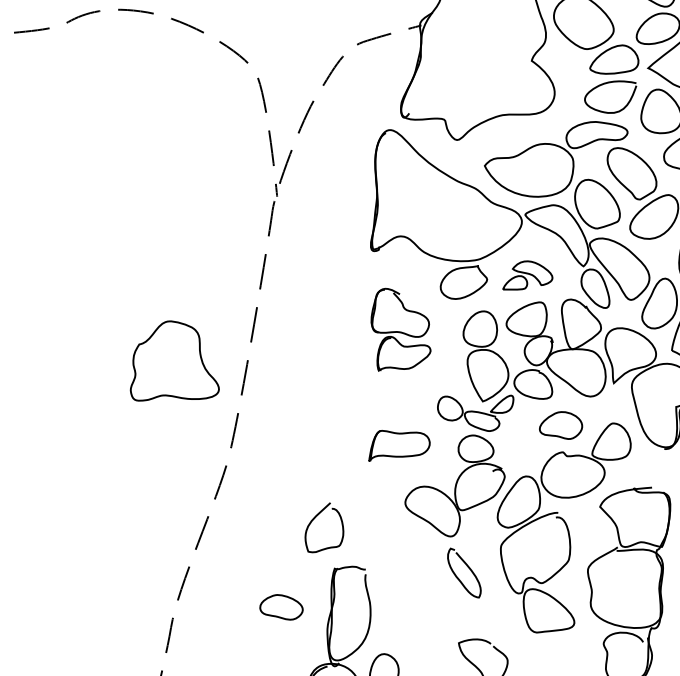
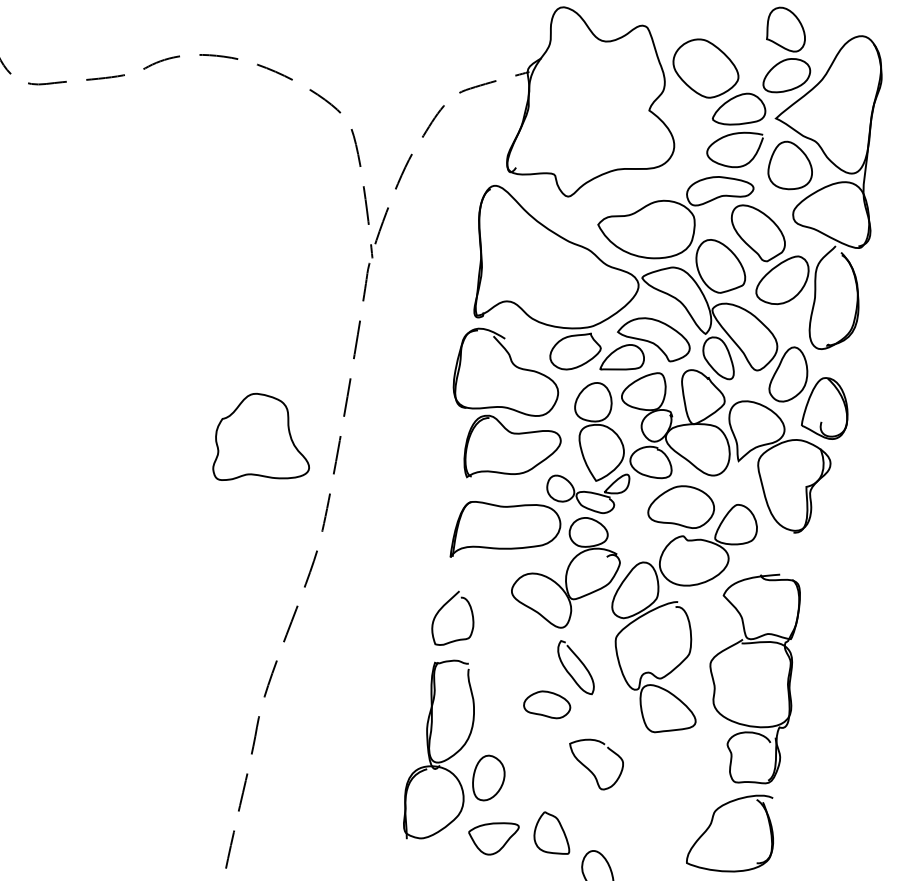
part: (527, 275) -> (644, 343), size x1.67
part: (400, 329) -> (506, 402), size x1.67
part: (560, 424) -> (680, 506), size x1.43
part: (399, 446) -> (505, 529), size x1.67
curve: (315, 517) -> (443, 607), moved
part: (281, 607) -> (547, 704), moved

